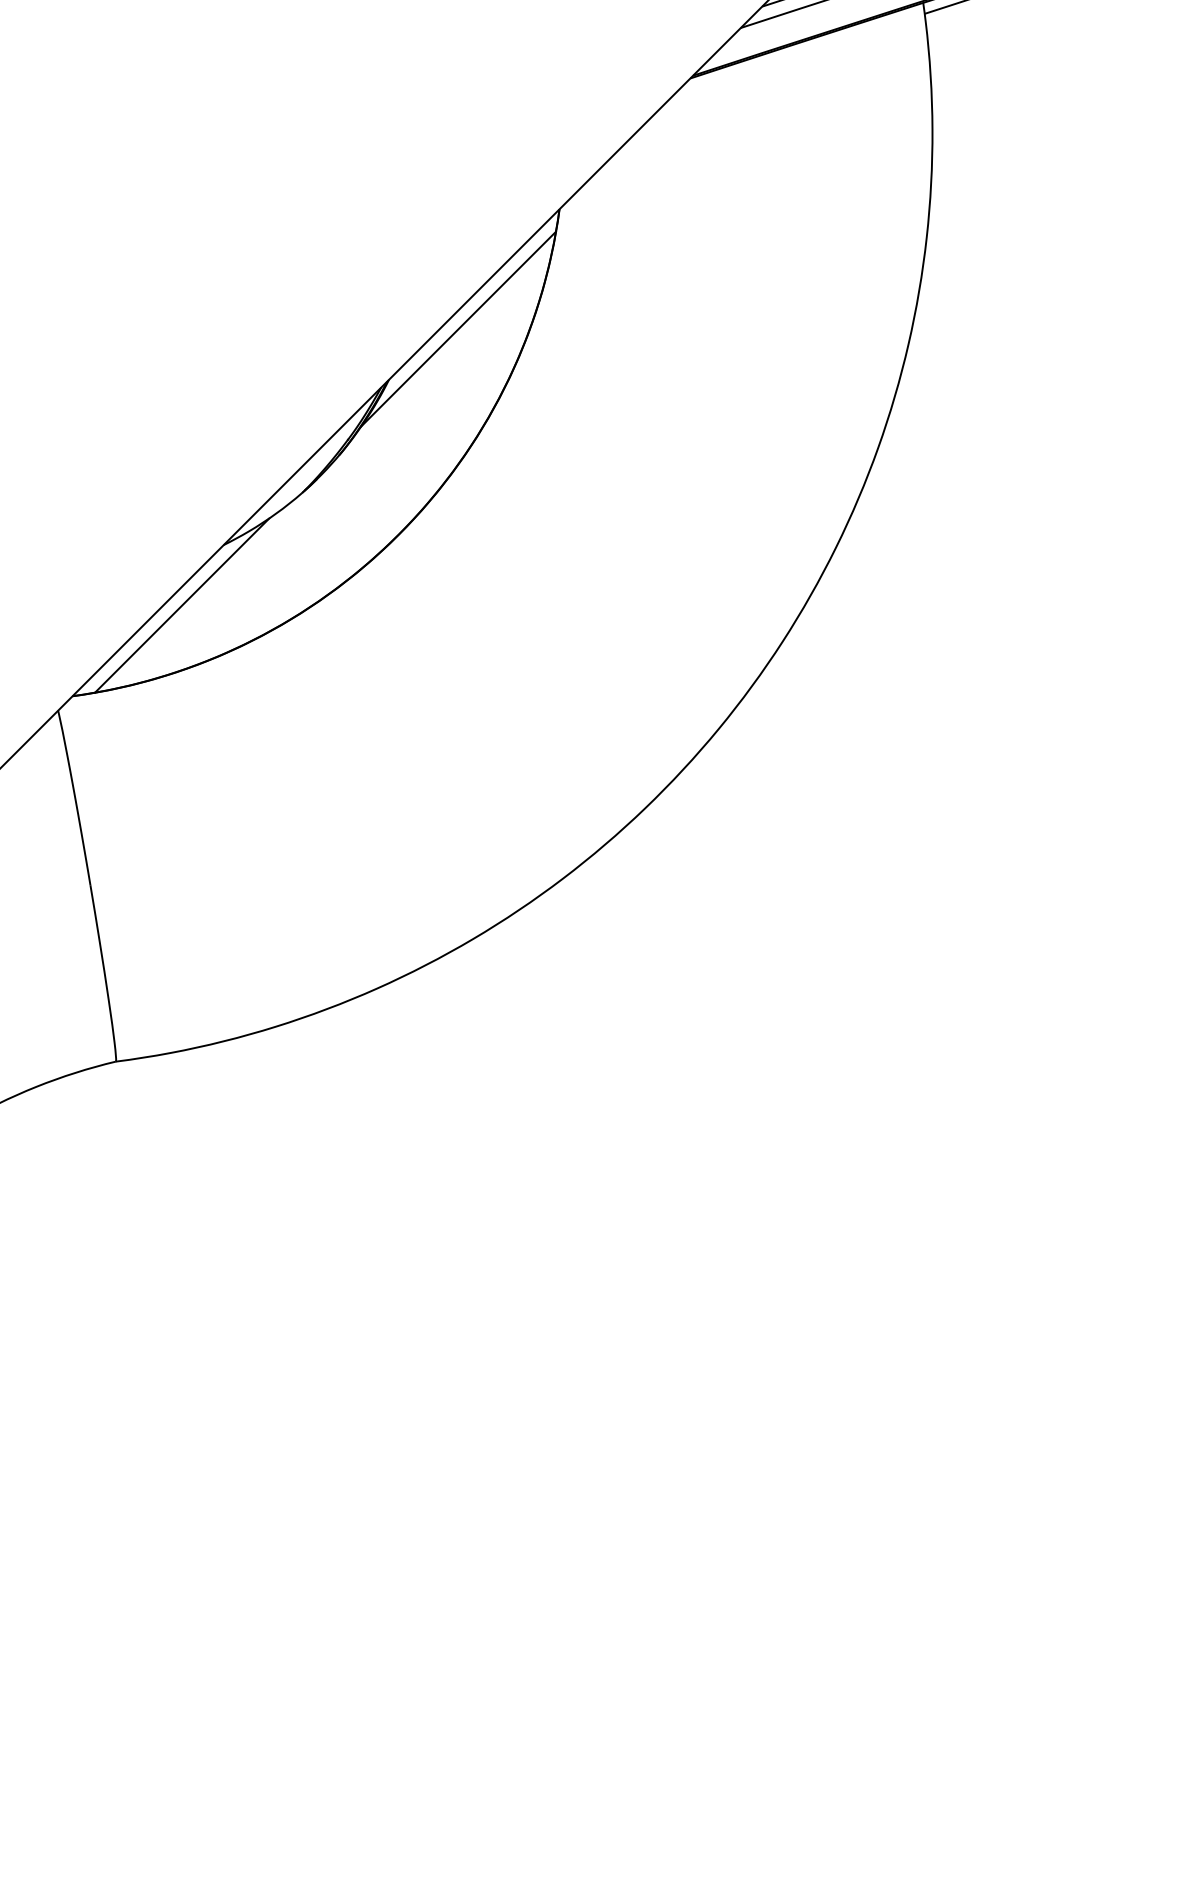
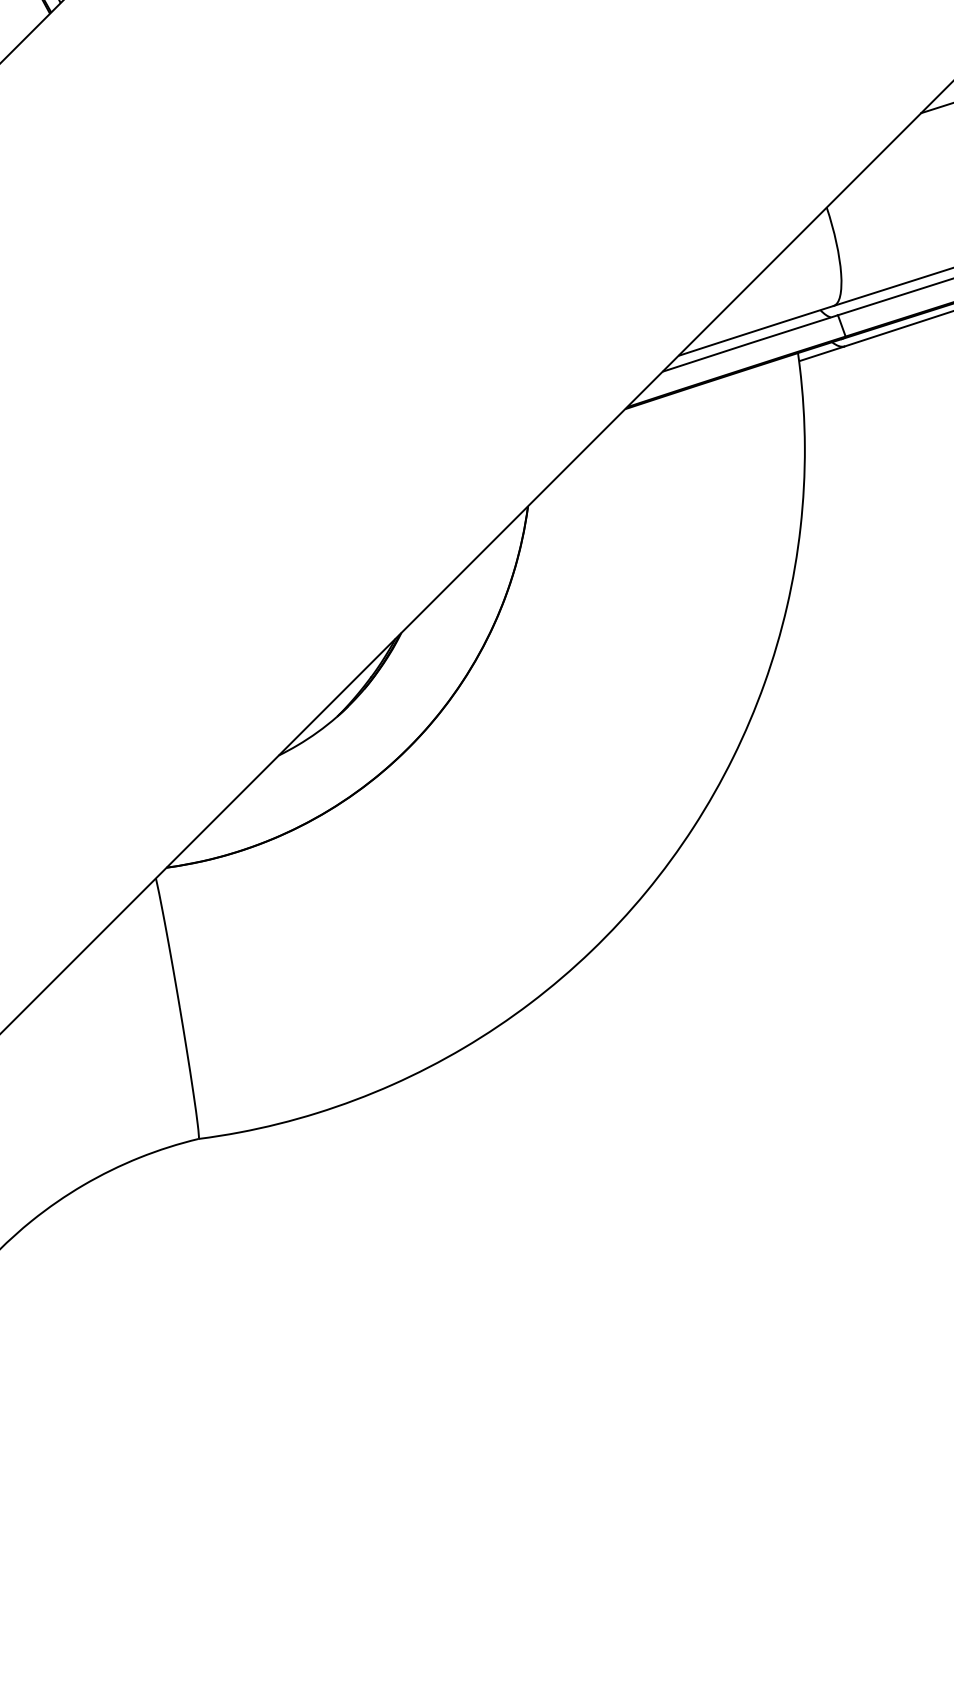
line: (457, 328) -> (452, 594), removed
line: (181, 605) -> (247, 800), removed

